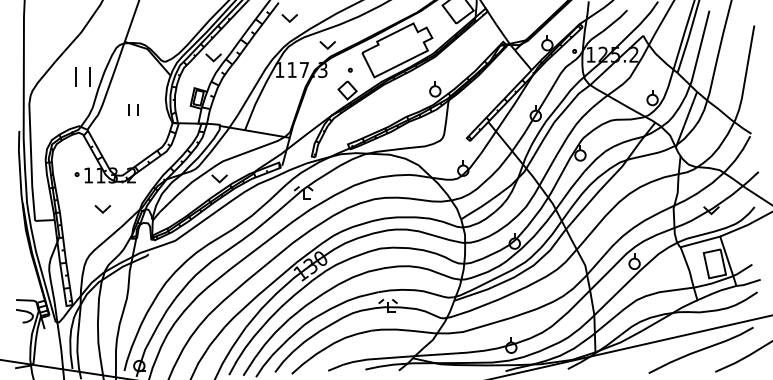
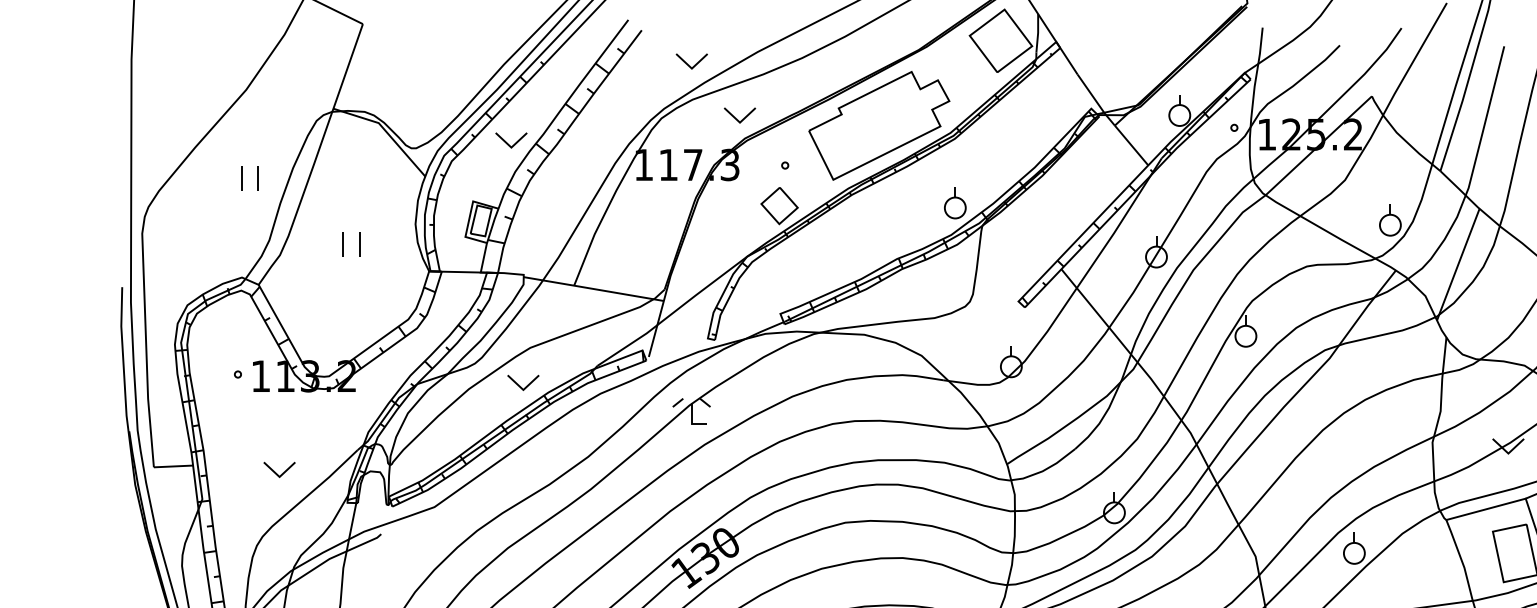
part: (289, 18) -> (691, 61), moved
part: (82, 76) -> (248, 178), size x0.62
part: (102, 209) -> (278, 470), moved

